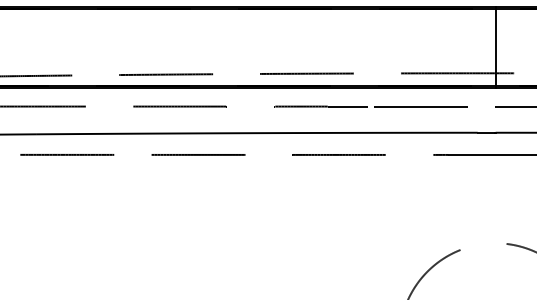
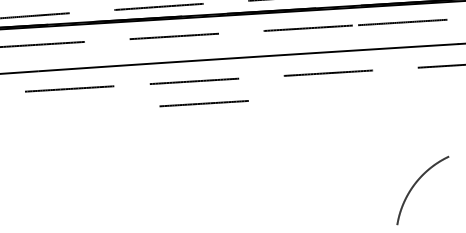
line: (207, 178) -> (204, 103), added

